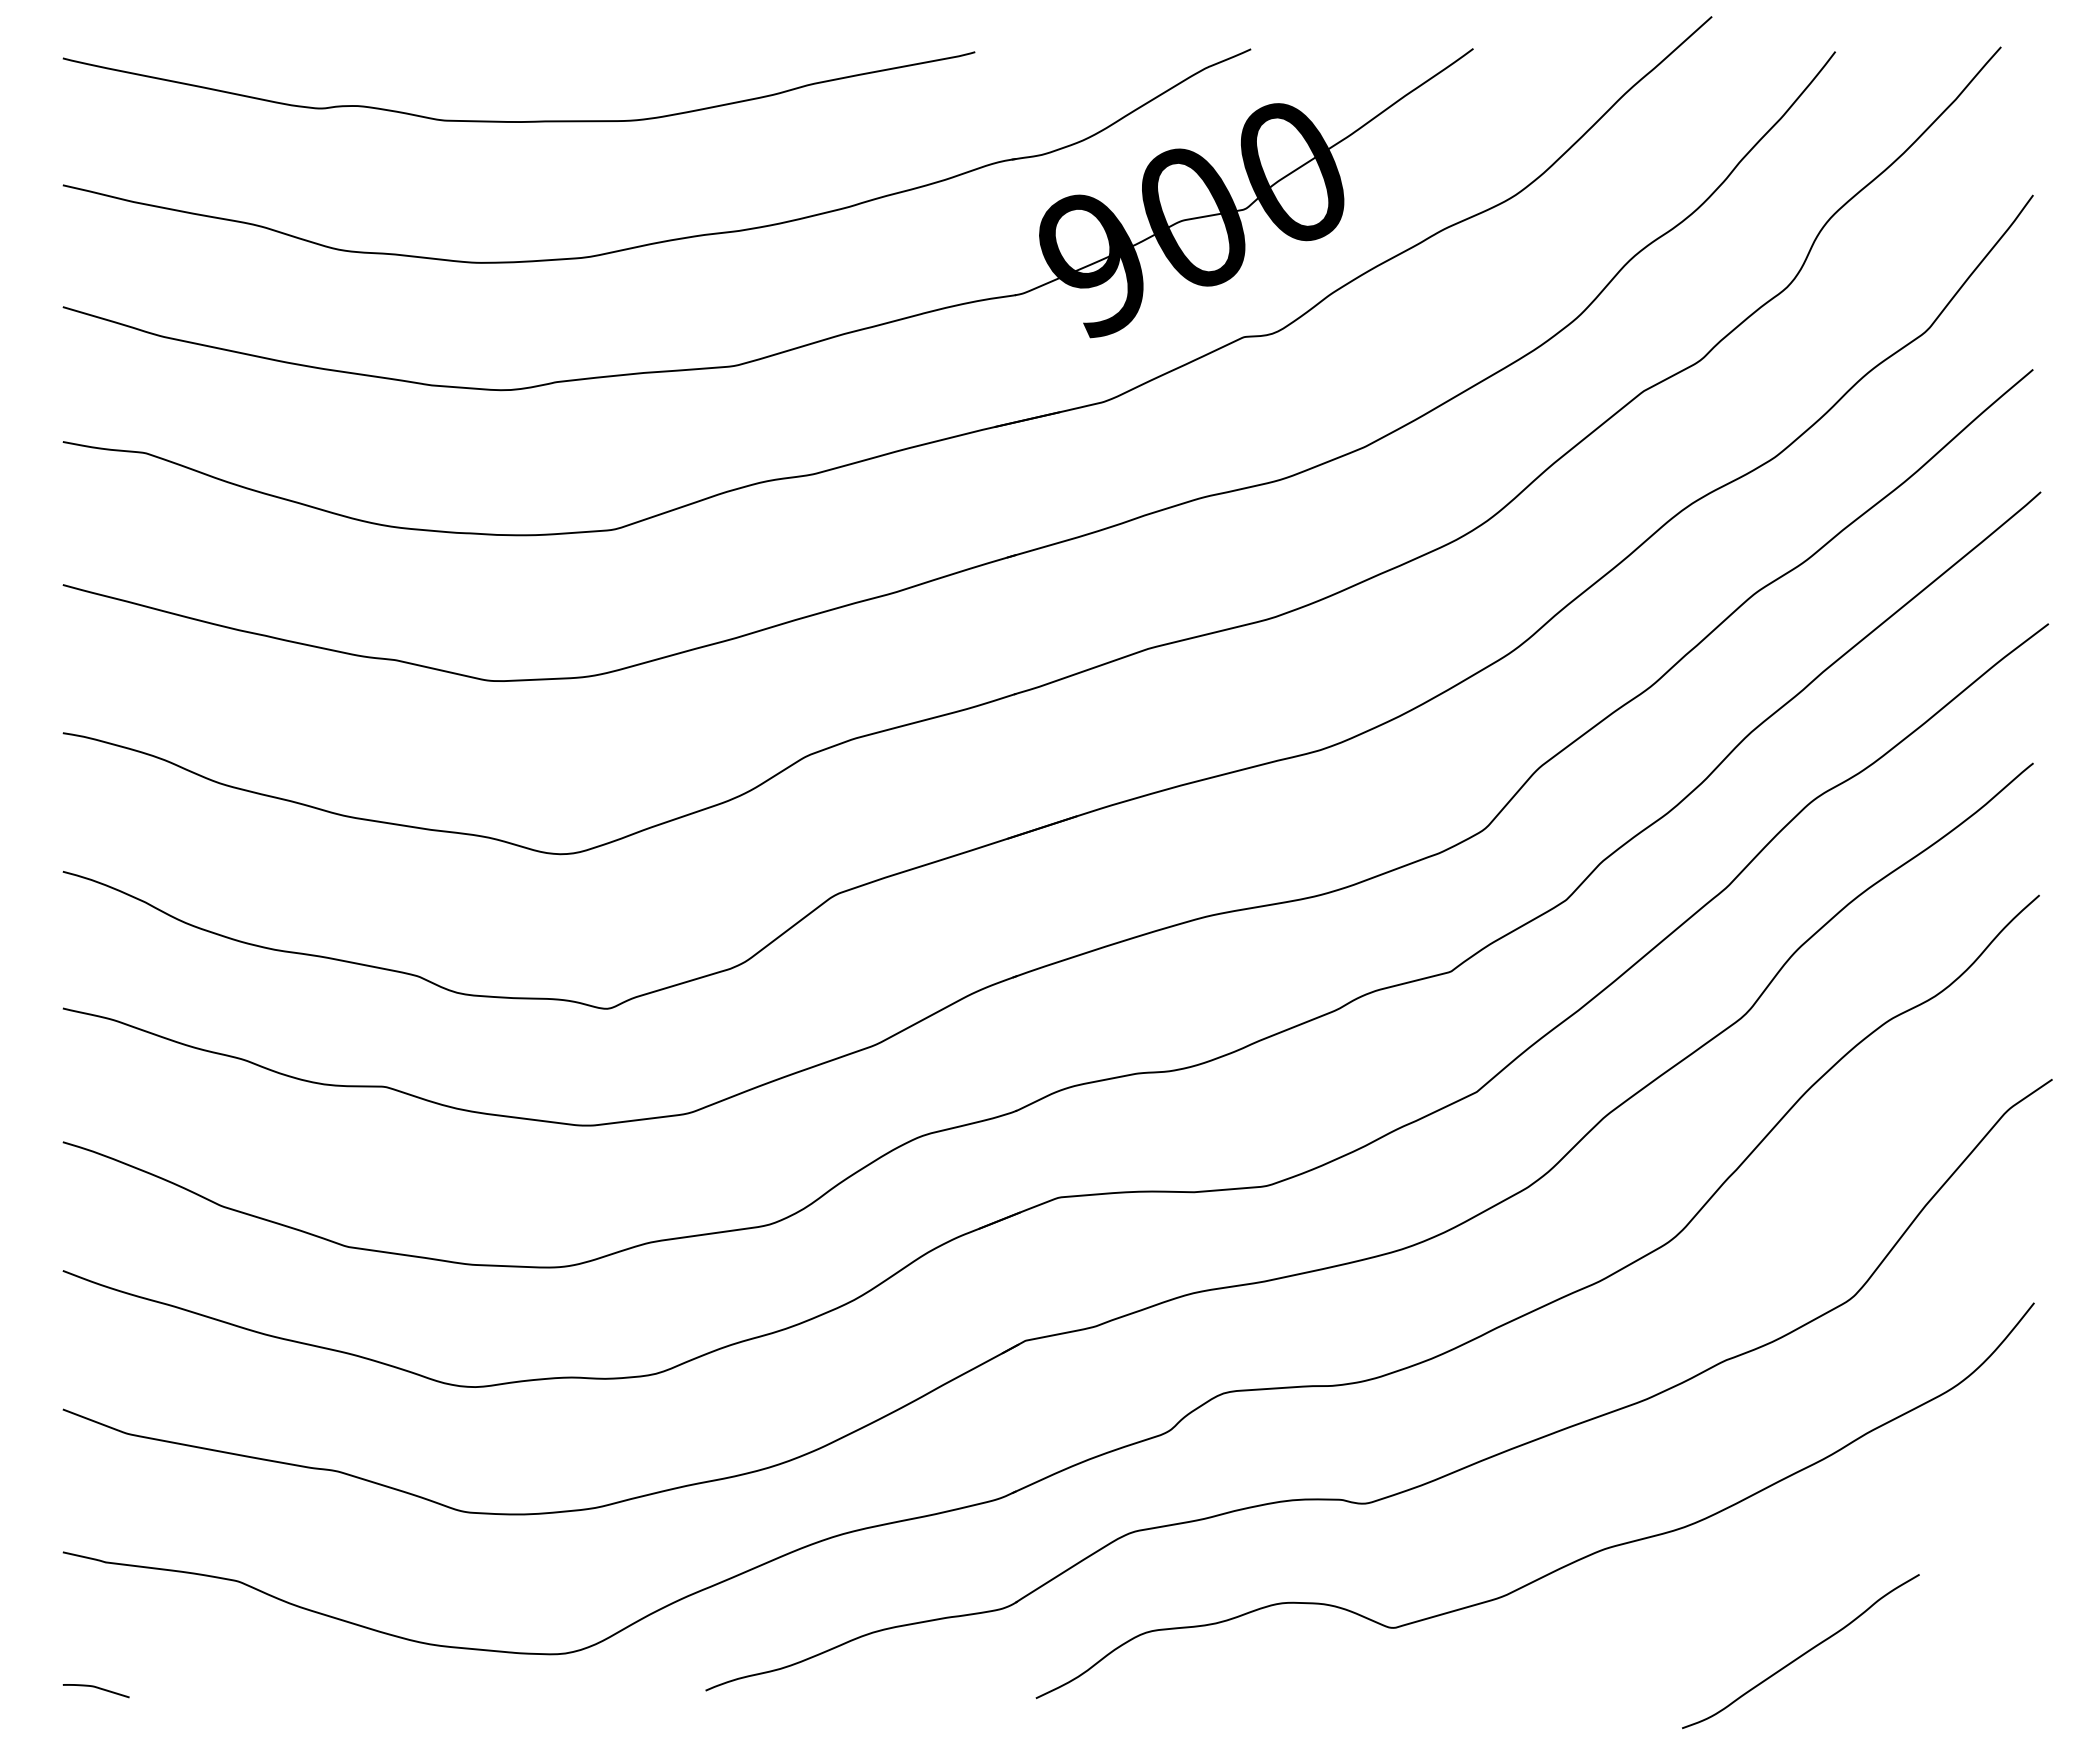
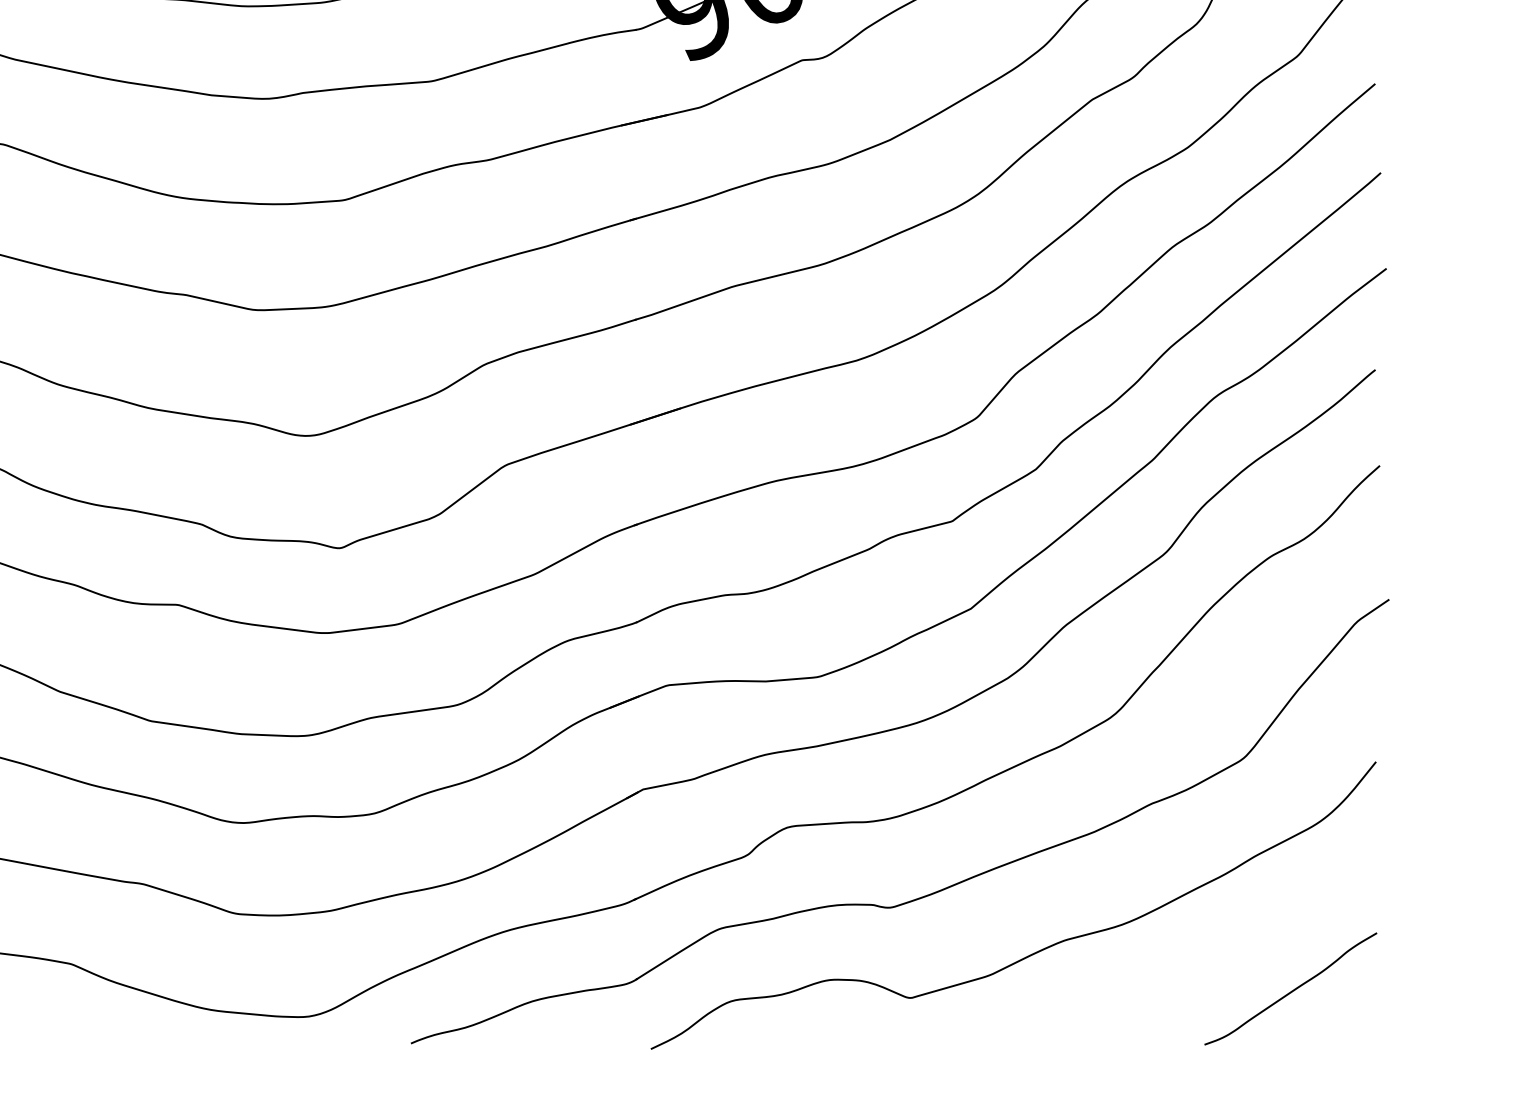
curve: (1801, 1654) -> (1291, 991), moved

